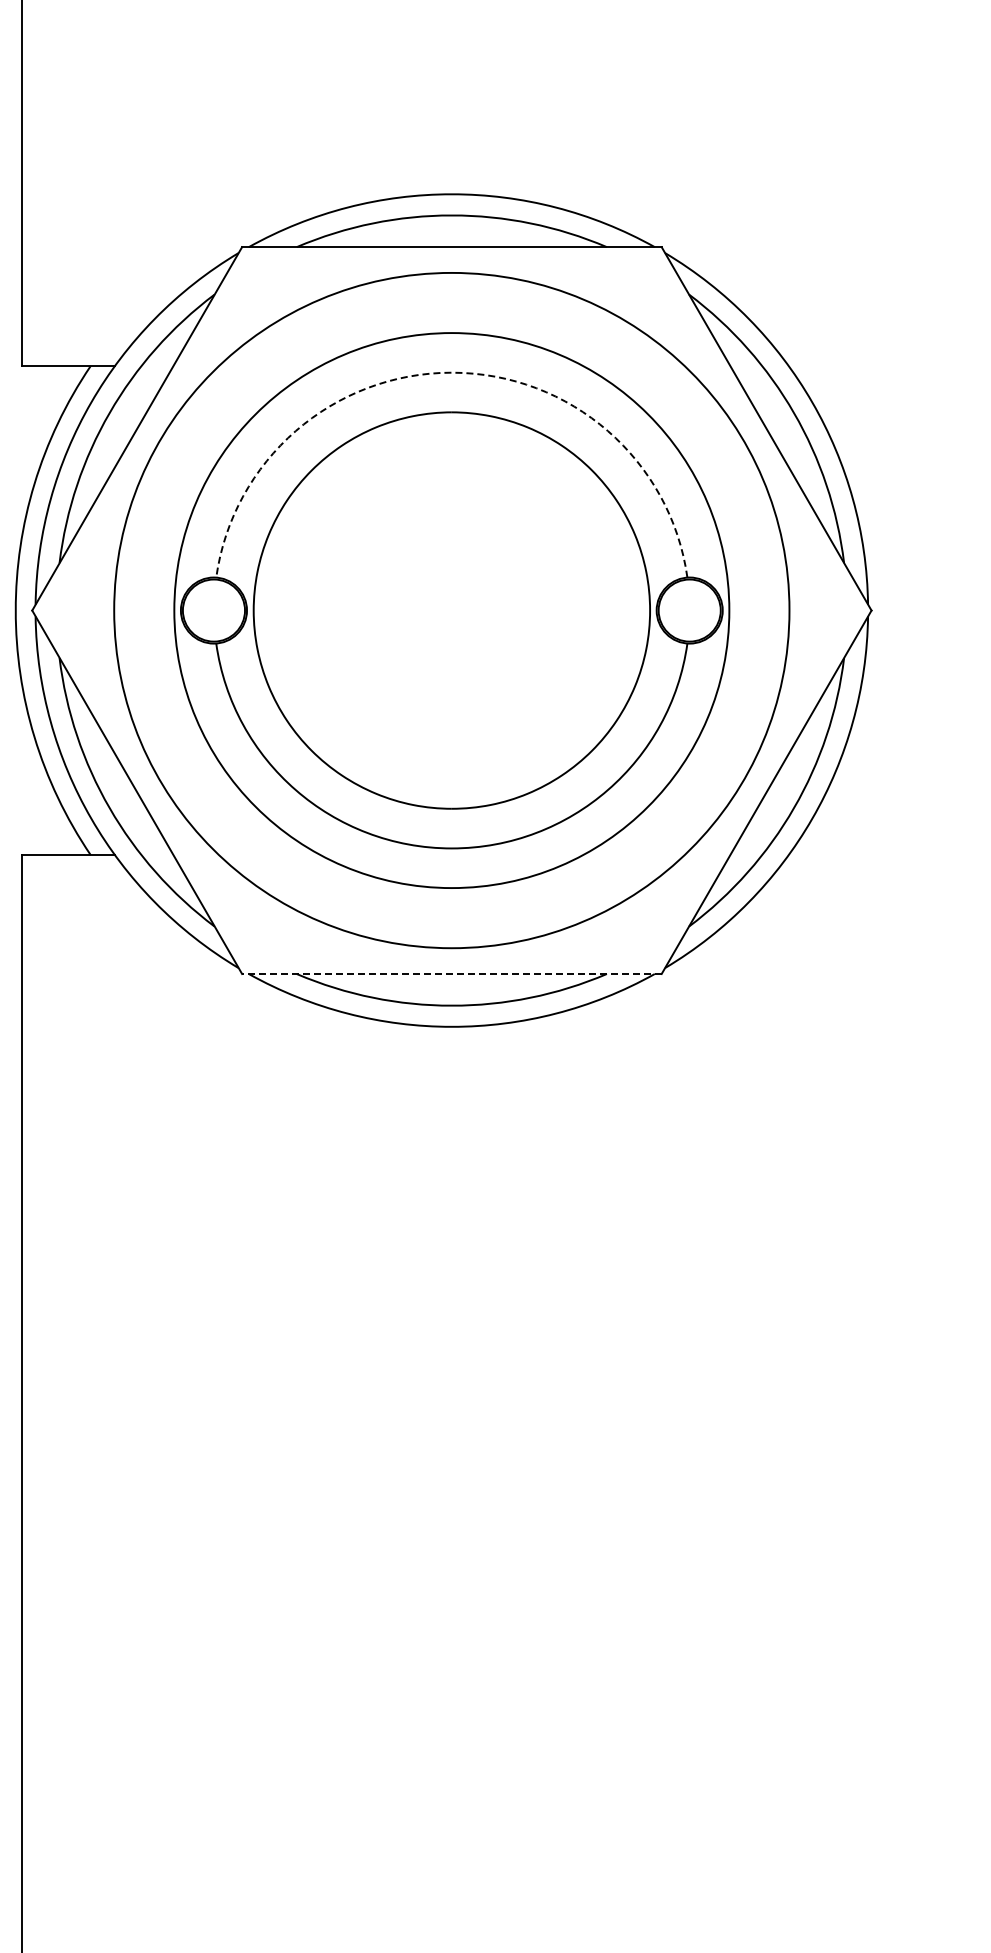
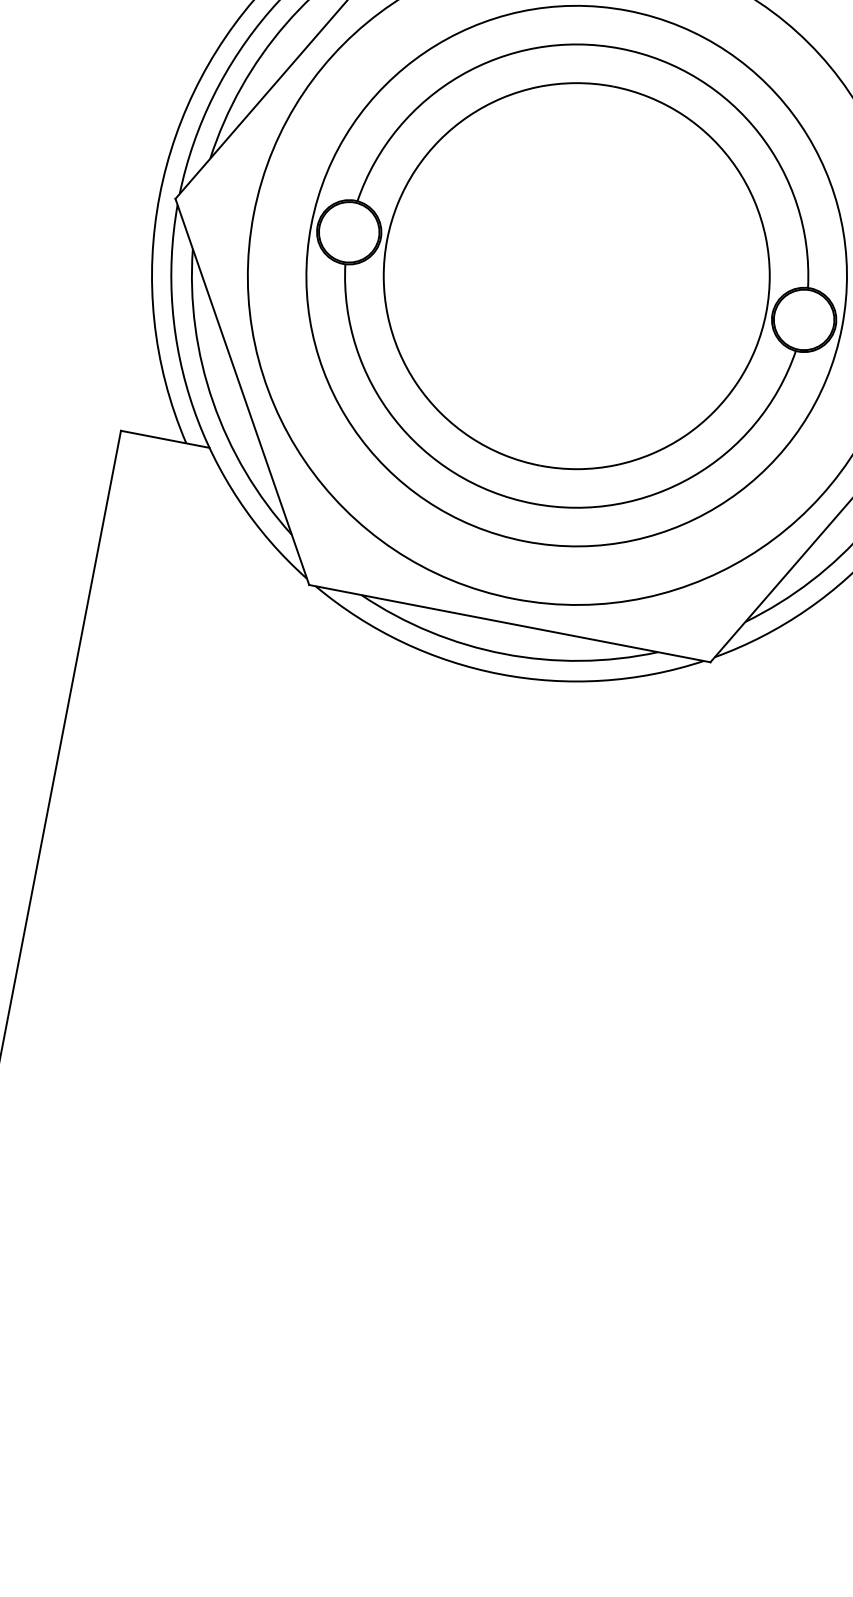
arc: (451, 372) -> (620, 48), dashed -> solid
line: (451, 973) -> (509, 623), dashed -> solid

